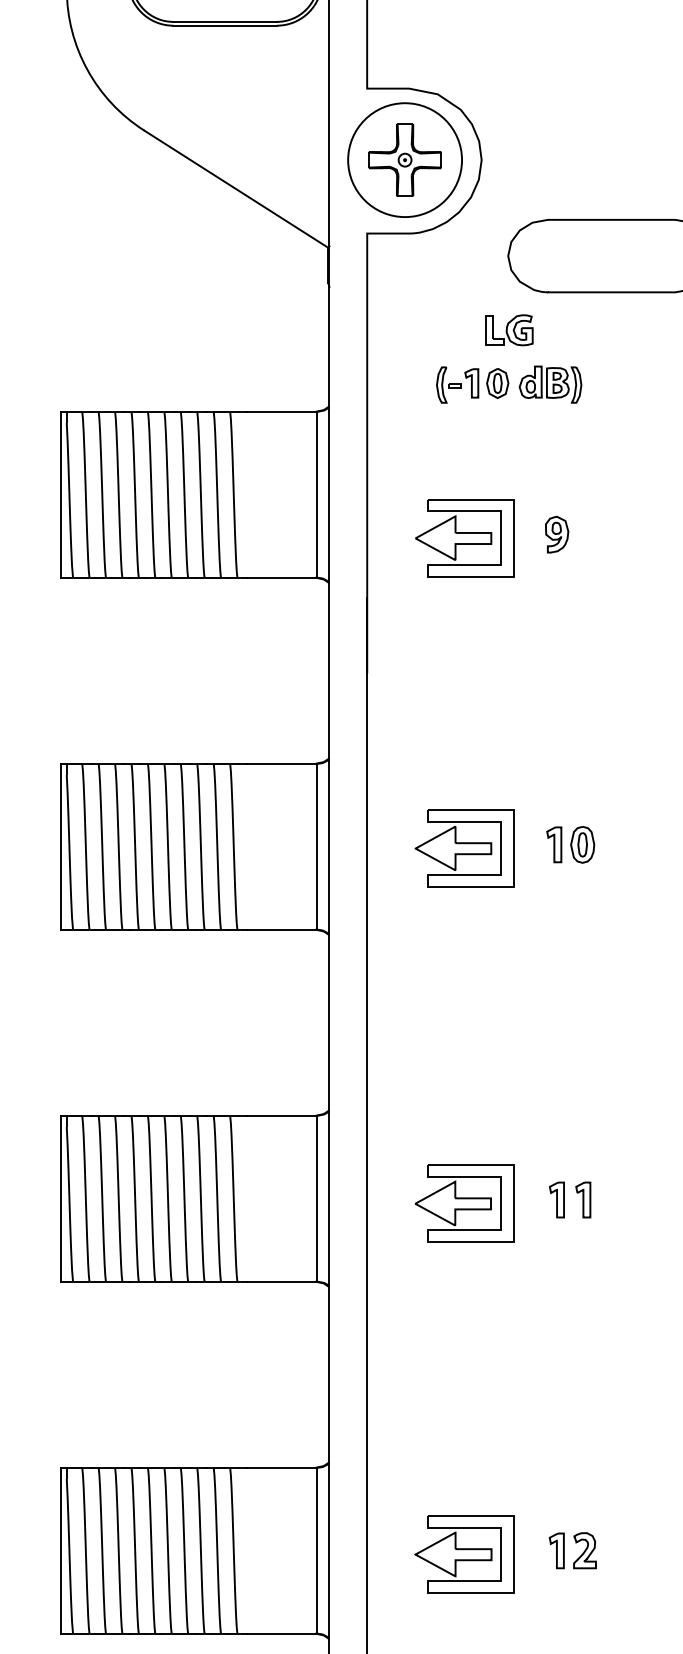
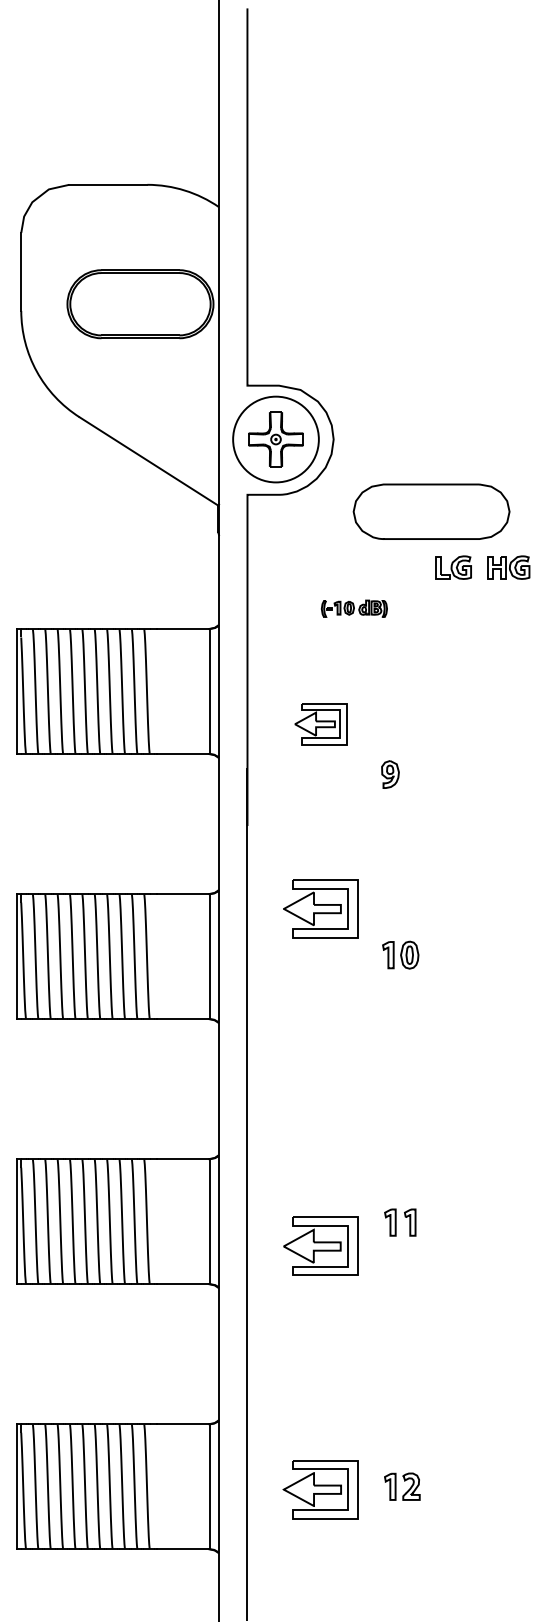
part: (509, 330) -> (453, 567), moved
part: (509, 384) -> (354, 608), size x0.6
part: (557, 534) -> (390, 774), moved
part: (464, 537) -> (320, 723), size x0.7
part: (464, 847) -> (320, 908), moved
part: (464, 1202) -> (320, 1245), moved

